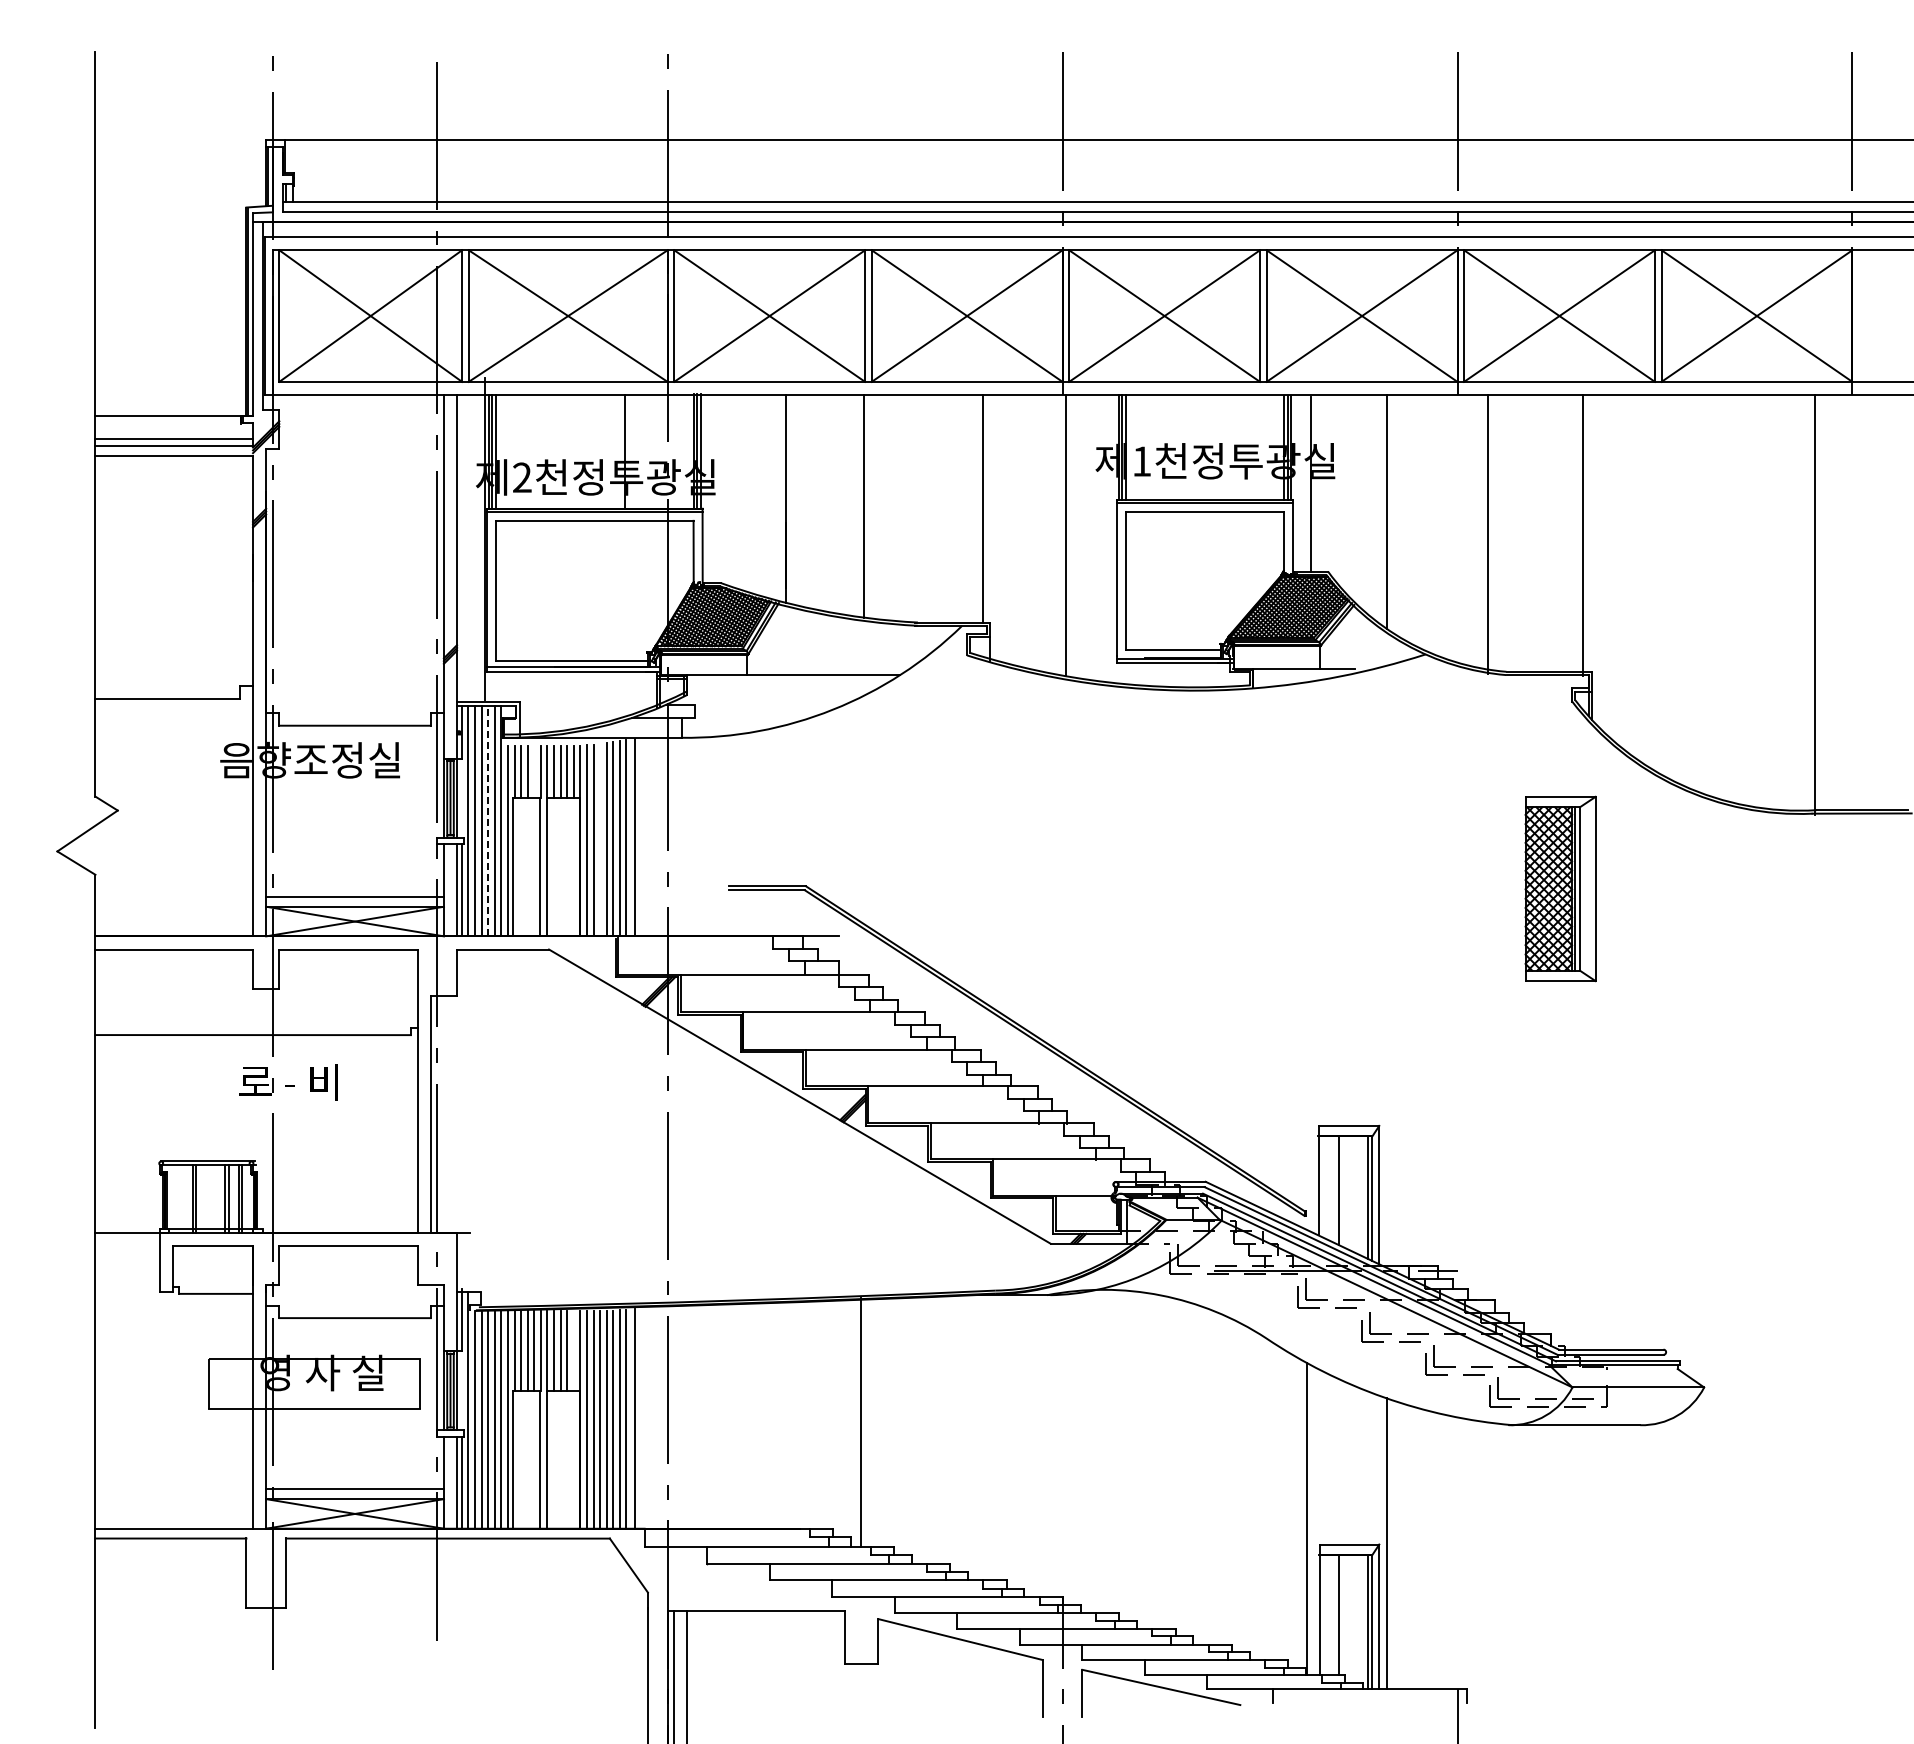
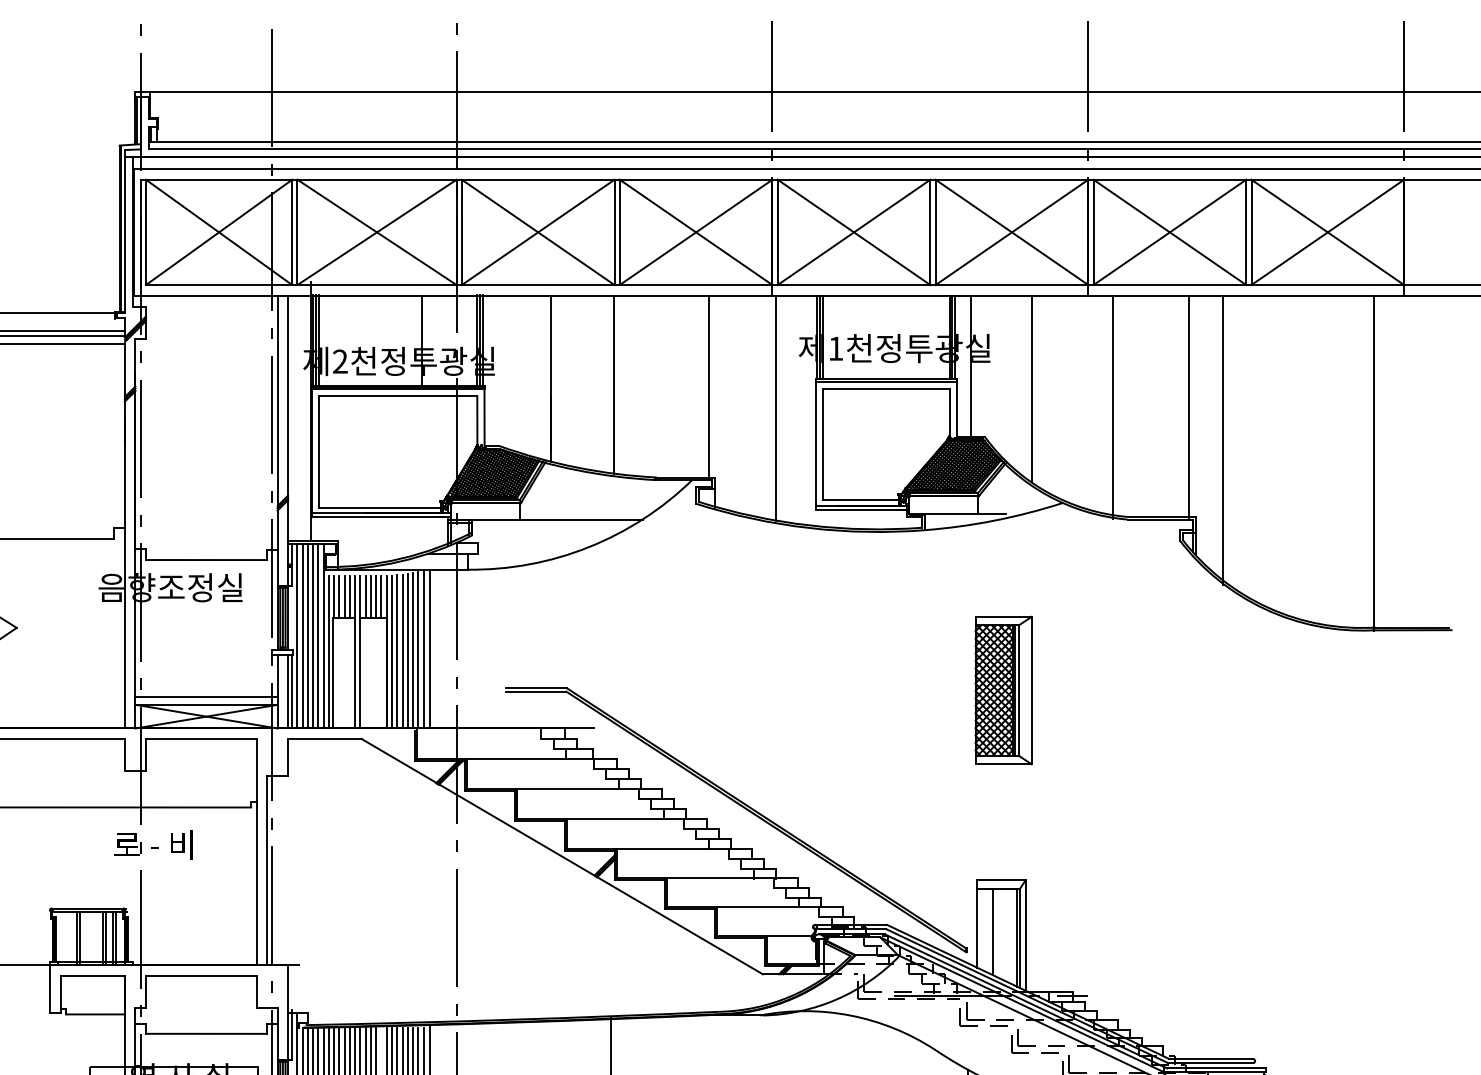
line: (1626, 575) -> (1223, 439), added
line: (534, 771) -> (350, 596), added
line: (488, 820) -> (313, 635), dashed -> solid
line: (600, 839) -> (402, 651), added
part: (1560, 888) -> (1003, 690), moved

